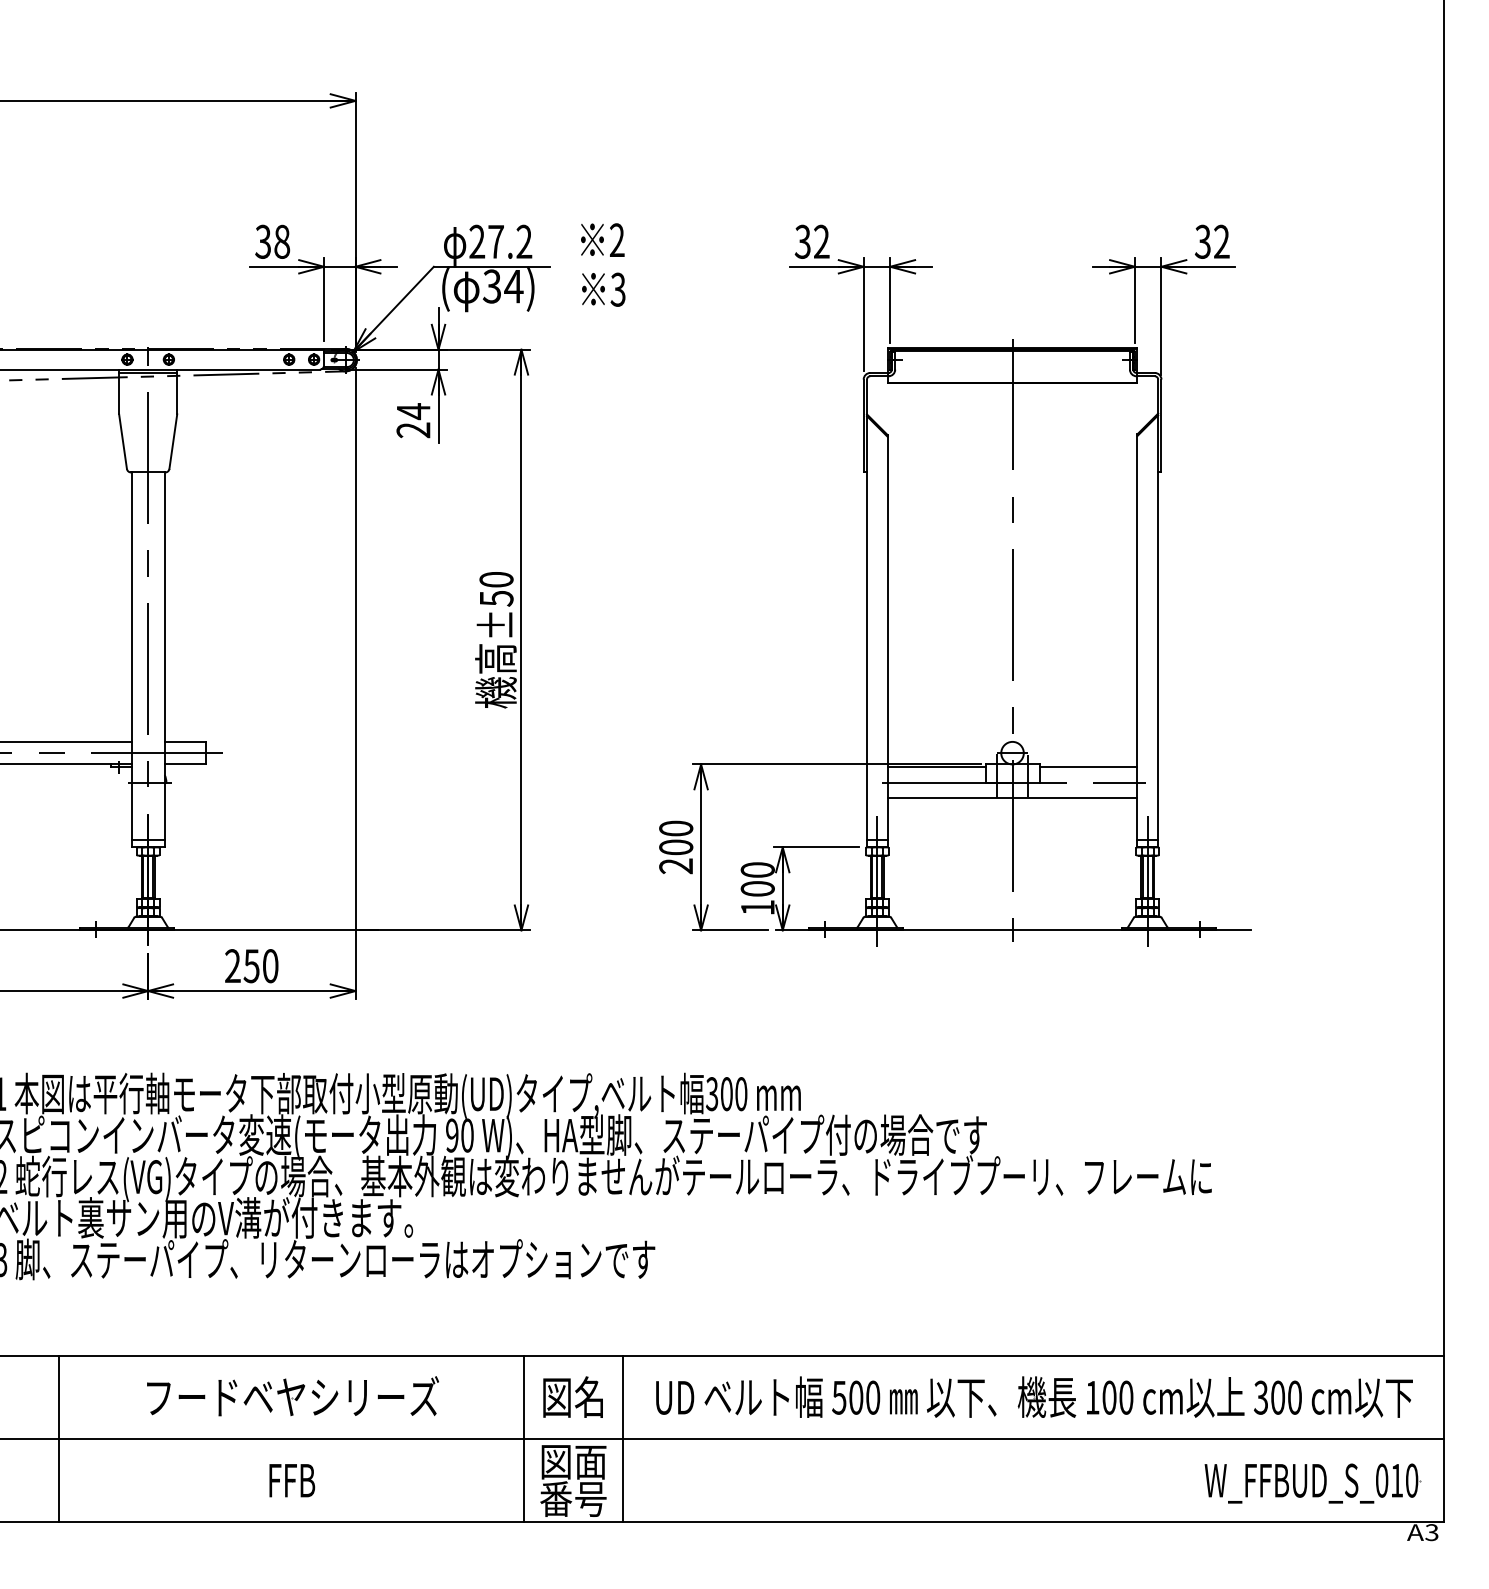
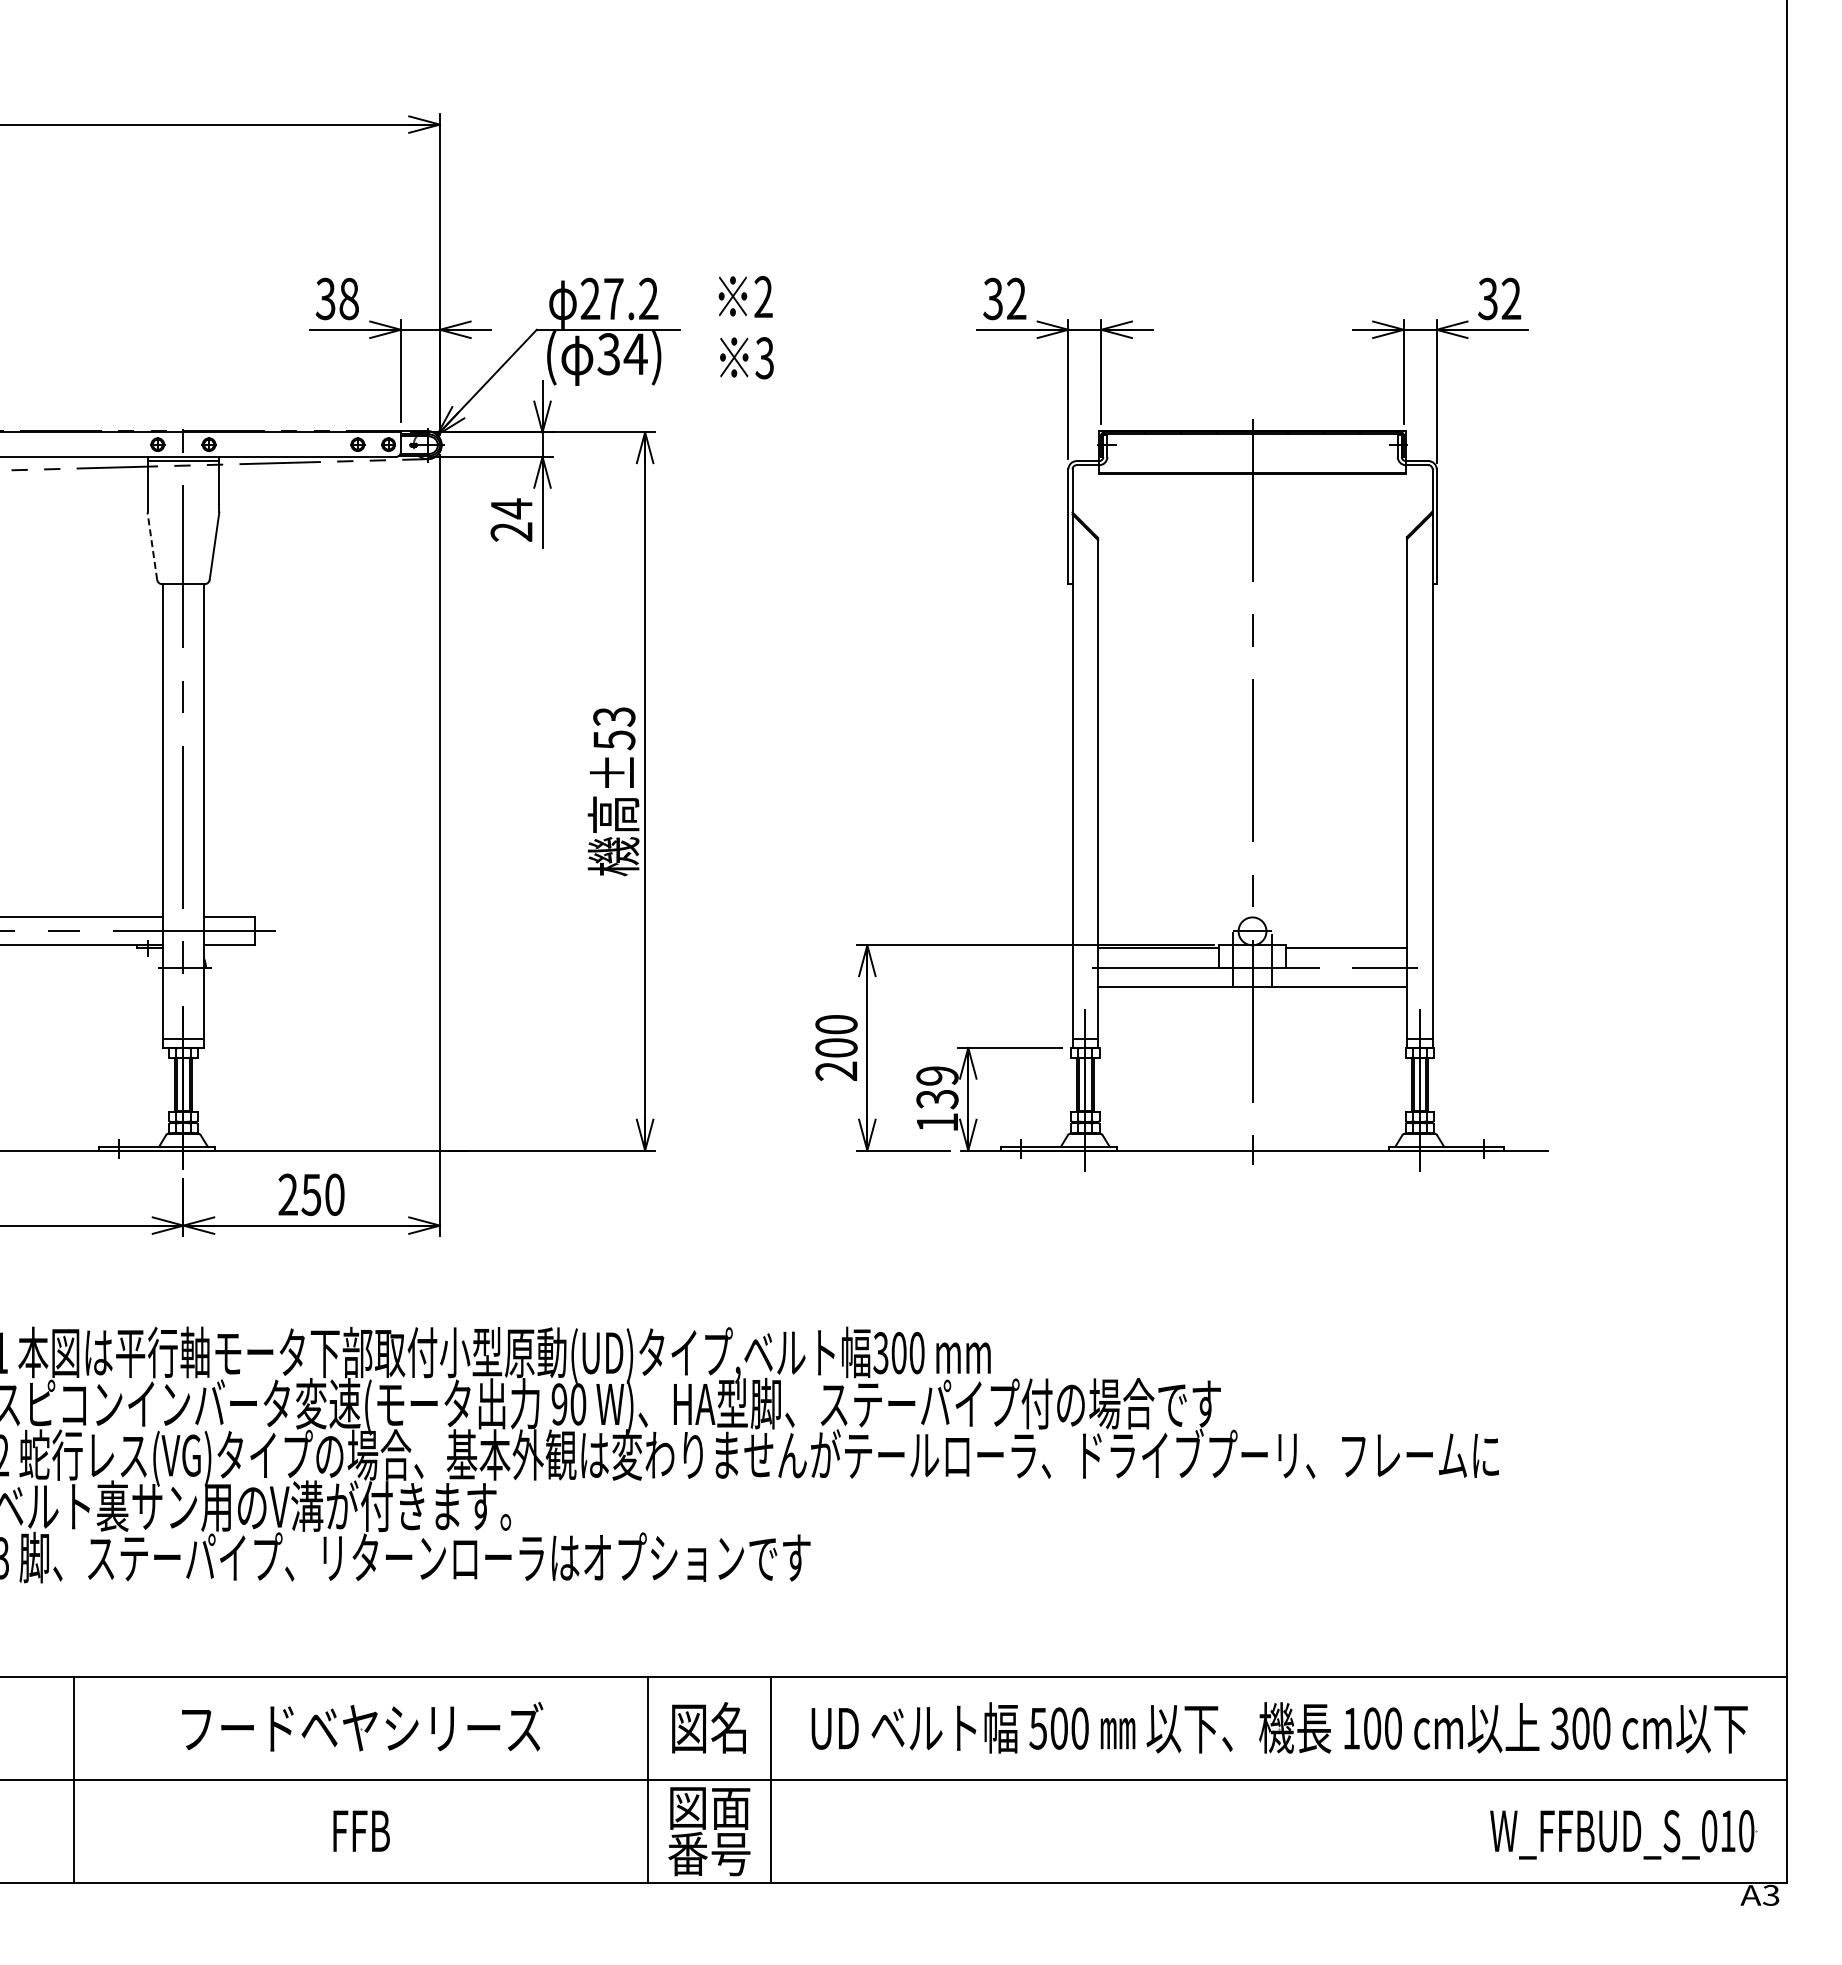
line: (123, 441) -> (152, 545), solid -> dashed
text: (496, 579) -> (614, 716), ±50 -> ±53
text: (757, 879) -> (937, 1087), 100 -> 139

